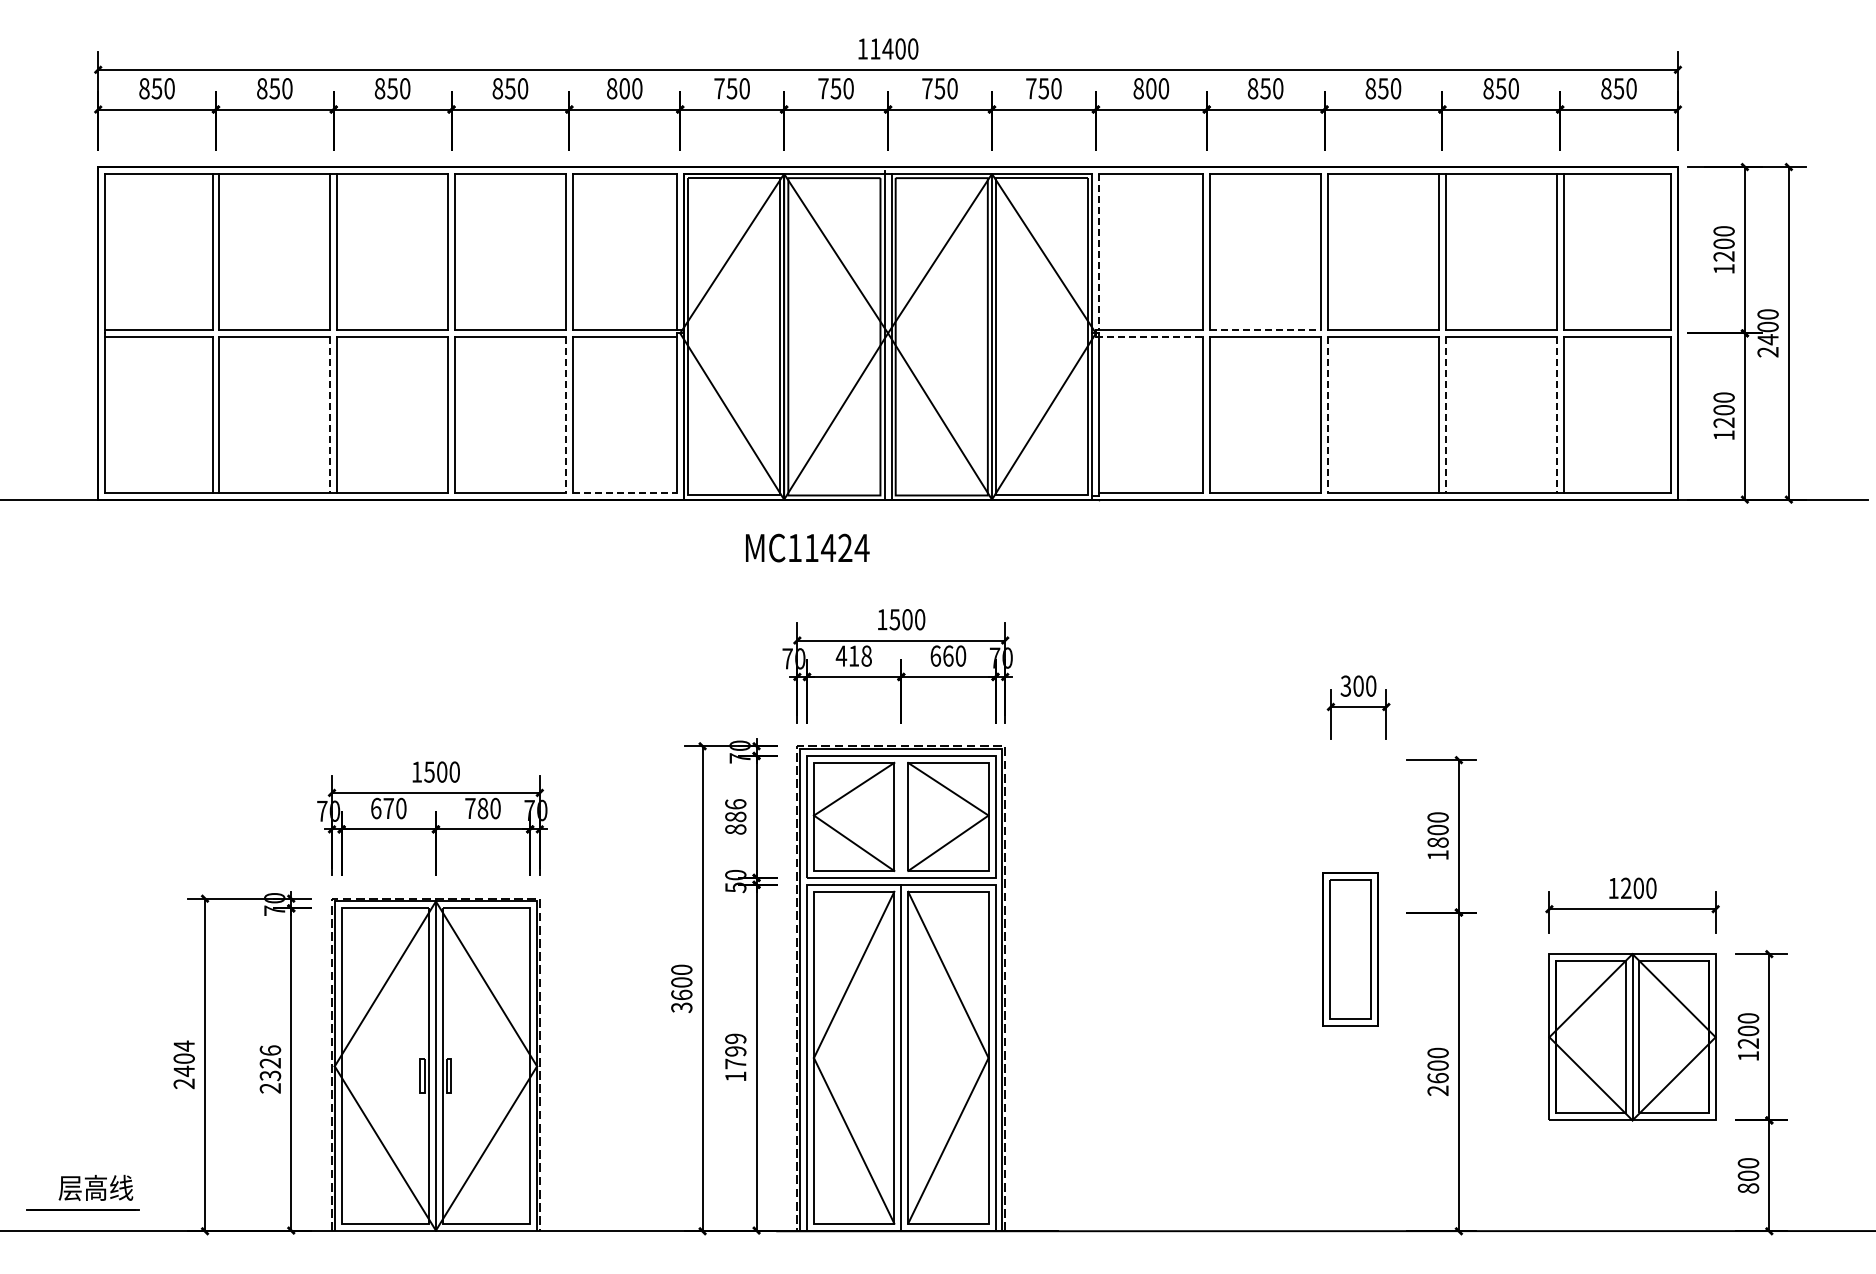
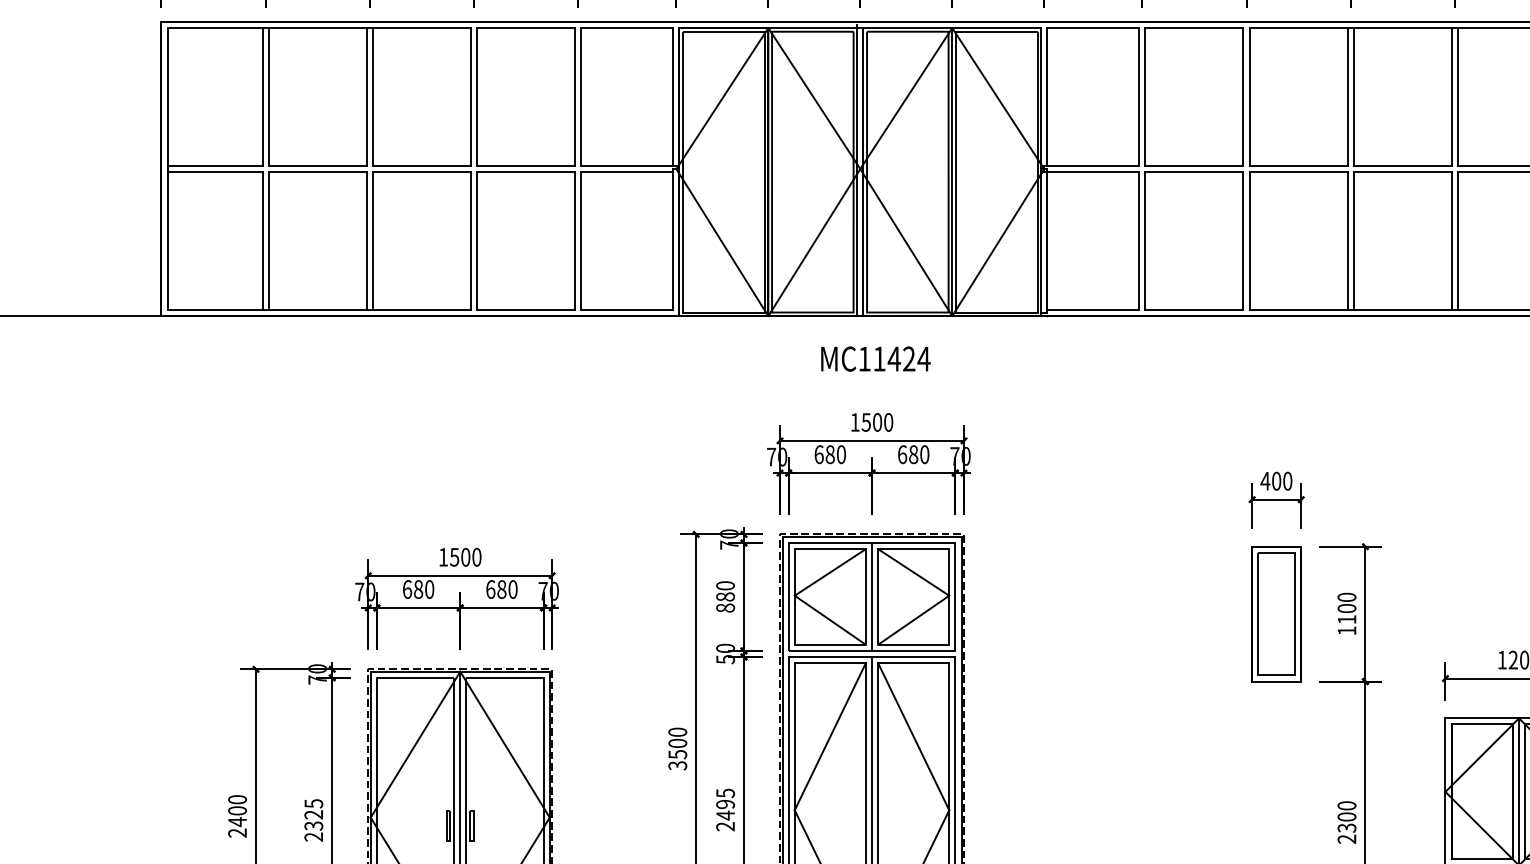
line: (1099, 251) -> (1047, 96), dashed -> solid
line: (1266, 329) -> (1195, 165), dashed -> solid
line: (1149, 336) -> (1091, 171), dashed -> solid
line: (330, 414) -> (366, 240), dashed -> solid
line: (565, 414) -> (574, 240), dashed -> solid
line: (1328, 414) -> (1250, 240), dashed -> solid
line: (1445, 414) -> (1353, 240), dashed -> solid
line: (1556, 414) -> (1451, 240), dashed -> solid
line: (624, 492) -> (627, 309), dashed -> solid
text: (807, 547) -> (875, 358), moved
text: (853, 655) -> (829, 454), 418 -> 680
text: (948, 655) -> (913, 454), 660 -> 680
text: (1345, 685) -> (1265, 480), 300 -> 400
text: (735, 804) -> (725, 585), 886 -> 880
text: (388, 808) -> (418, 589), 670 -> 680
text: (470, 808) -> (490, 589), 780 -> 680
line: (901, 816) -> (872, 596), added
text: (1437, 842) -> (1346, 619), 1800 -> 1100
part: (1350, 949) -> (1276, 614), moved
text: (681, 994) -> (677, 754), 3600 -> 3500
text: (183, 1045) -> (236, 799), 2404 -> 2400
text: (270, 1050) -> (313, 803), 2326 -> 2325
text: (735, 1057) -> (725, 809), 1799 -> 2495
text: (1437, 1078) -> (1346, 828), 2600 -> 2300

